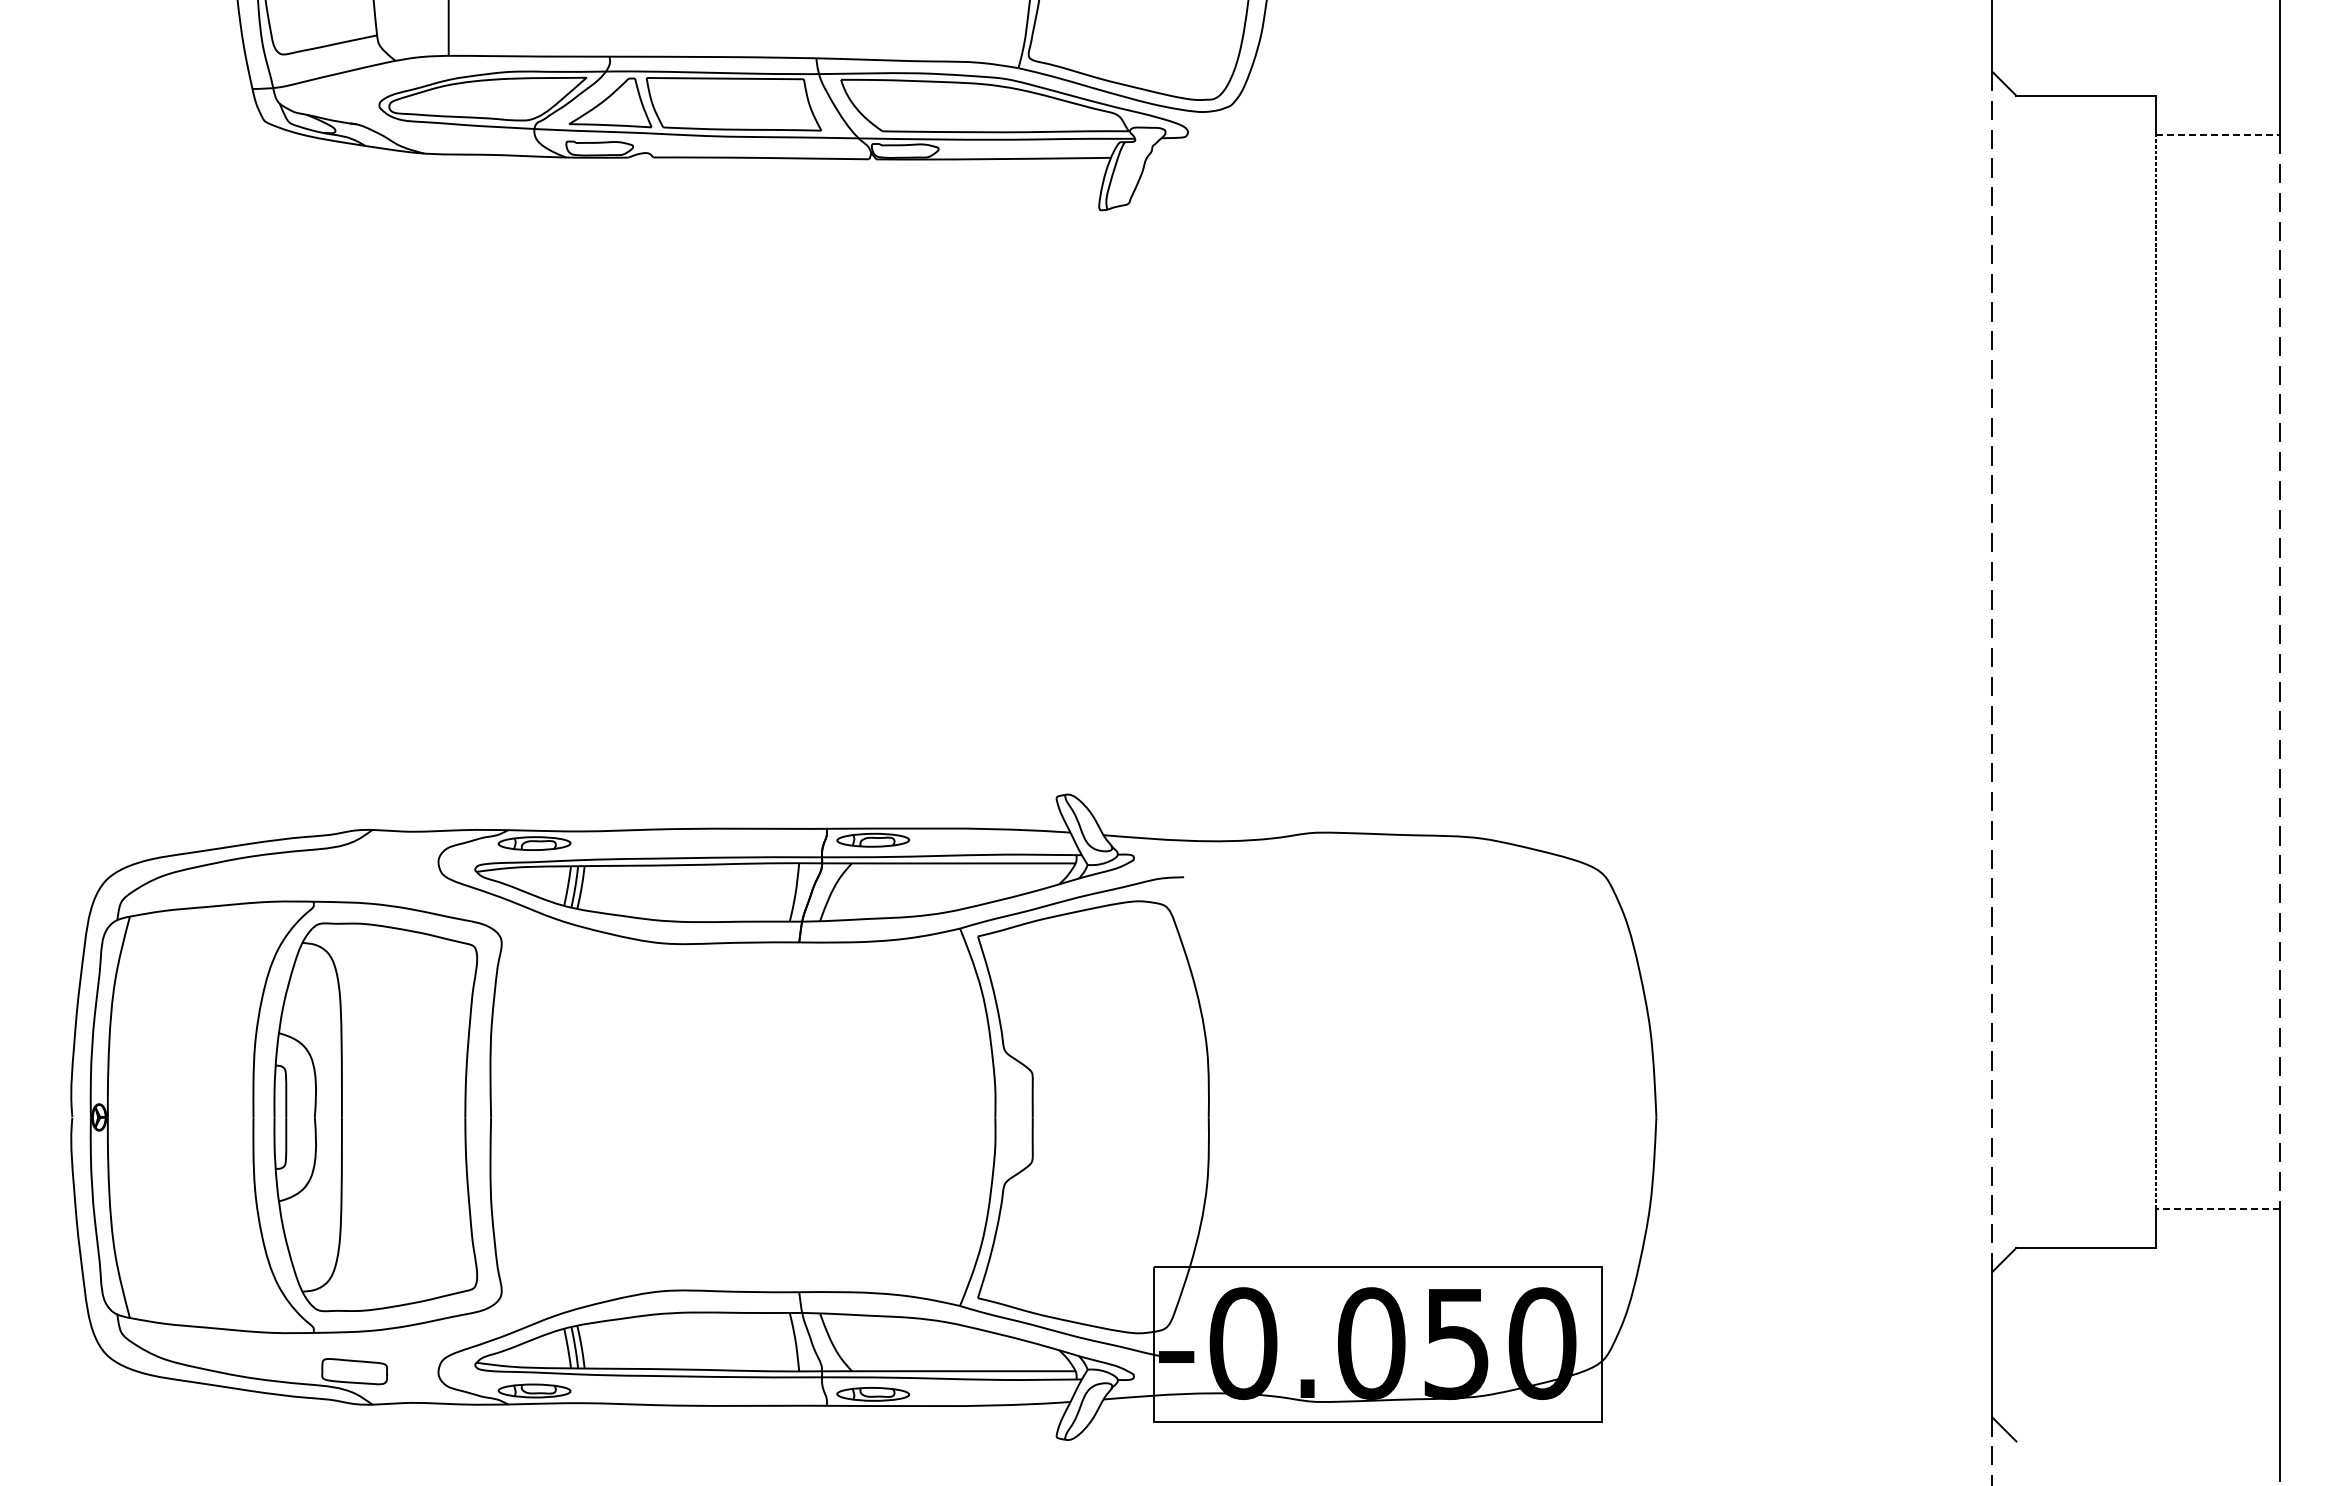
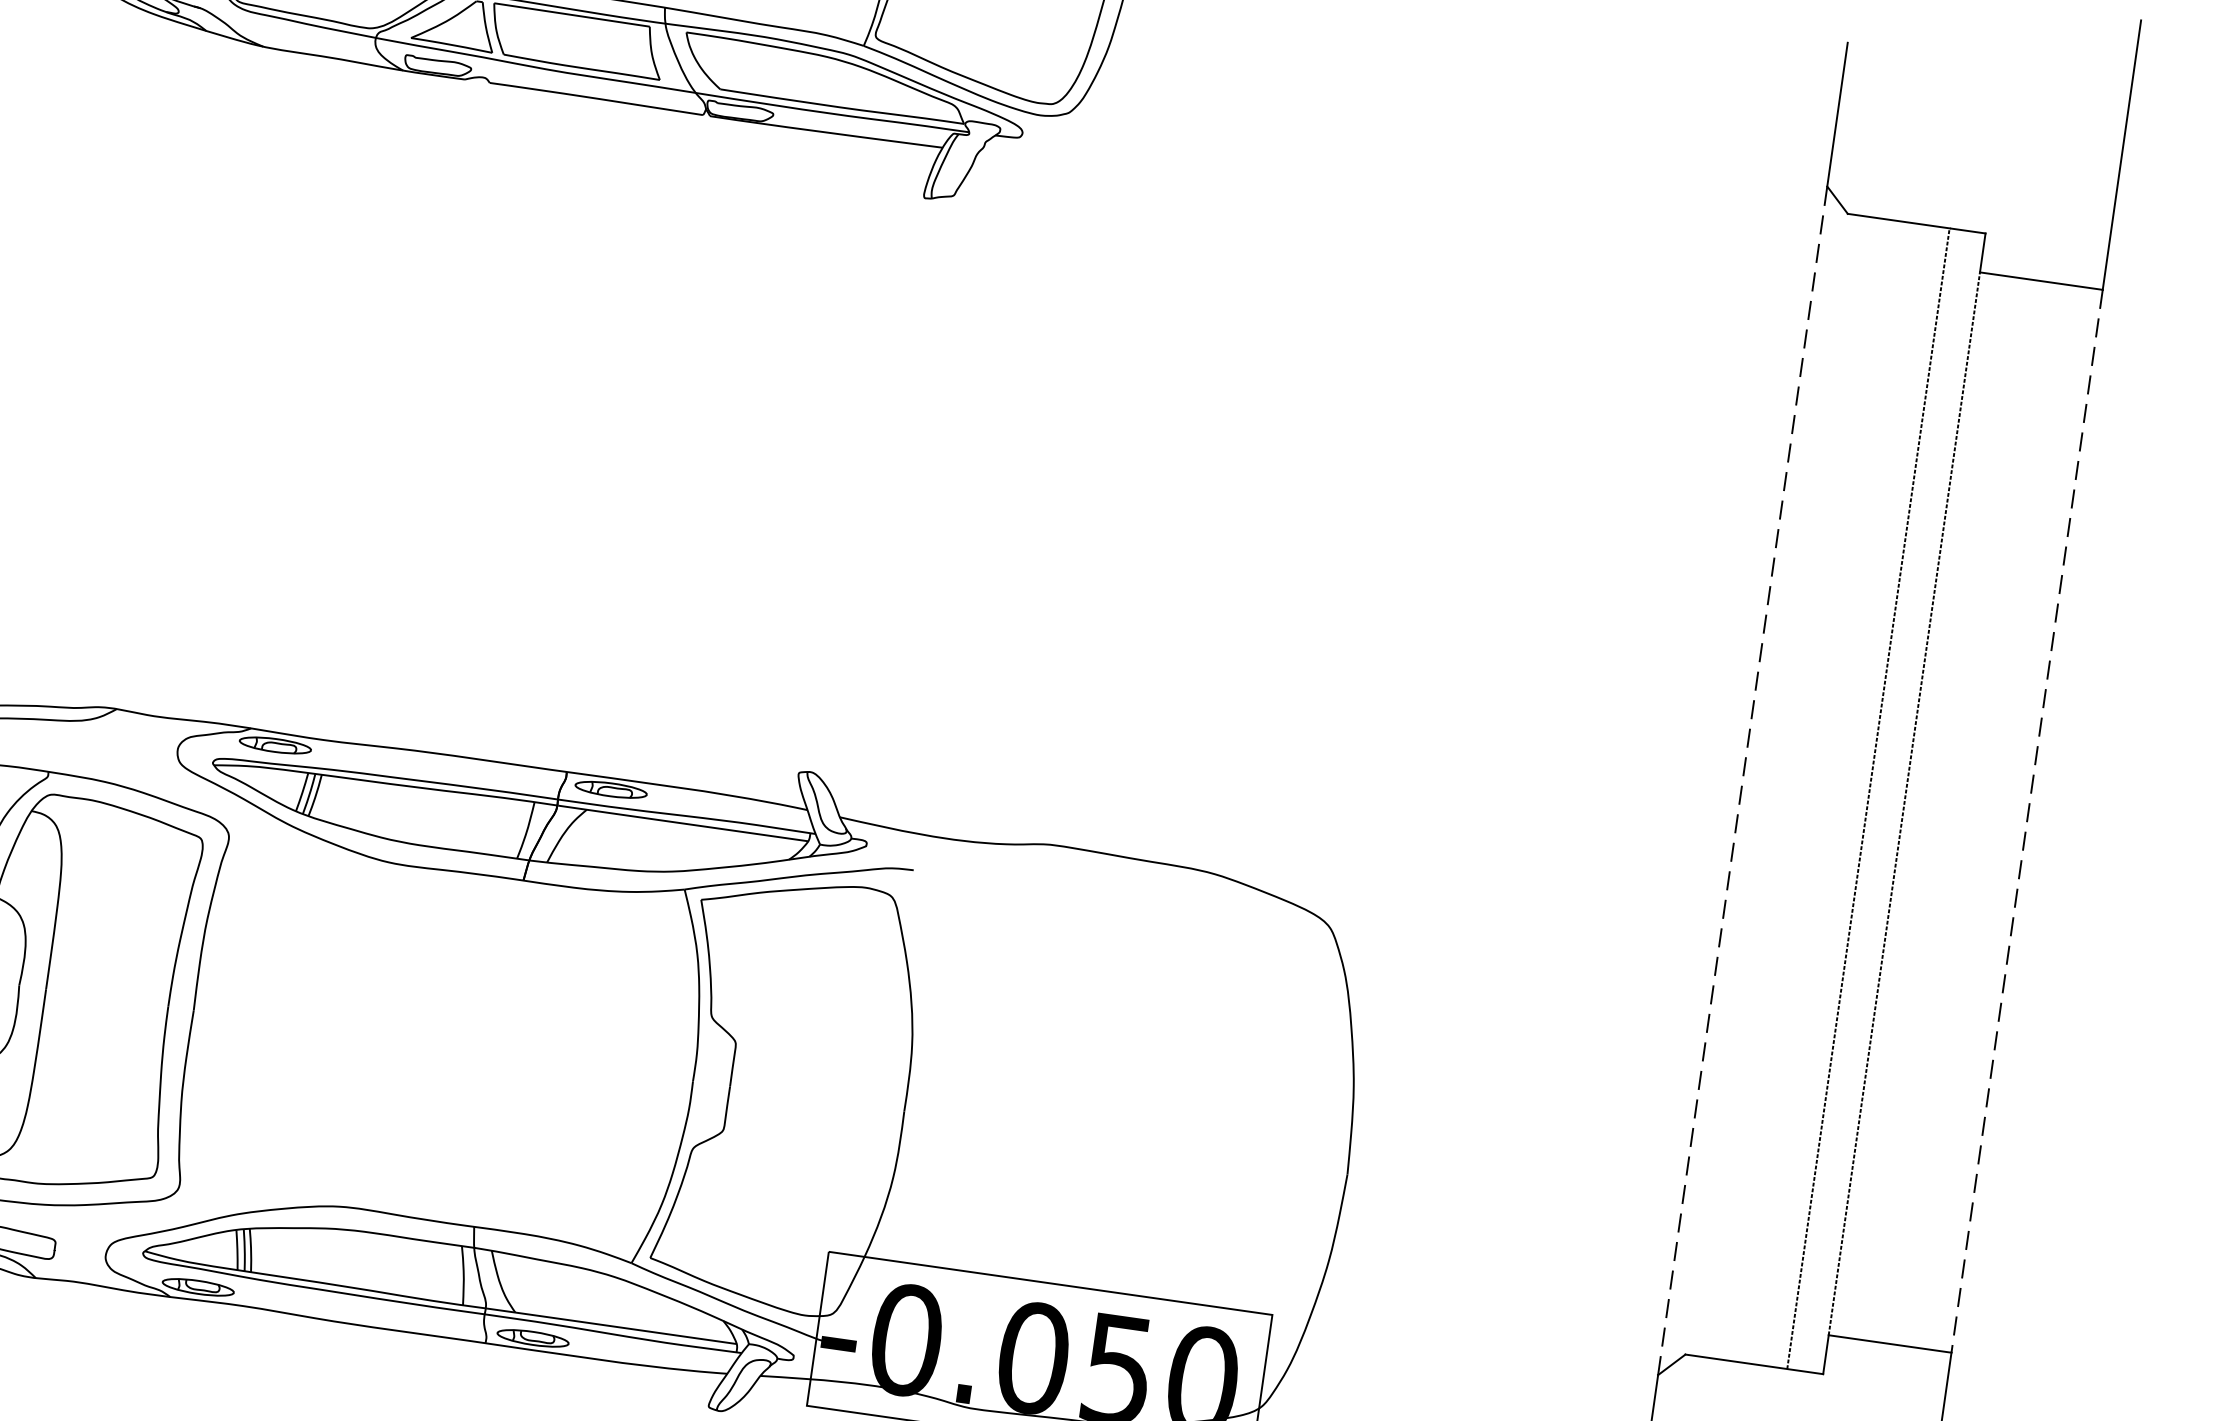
line: (2217, 135) -> (2041, 281), dashed -> solid
line: (2119, 671) -> (1868, 798), added
line: (2217, 1208) -> (1890, 1343), dashed -> solid

